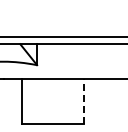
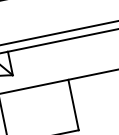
line: (83, 100) -> (73, 104), dashed -> solid

